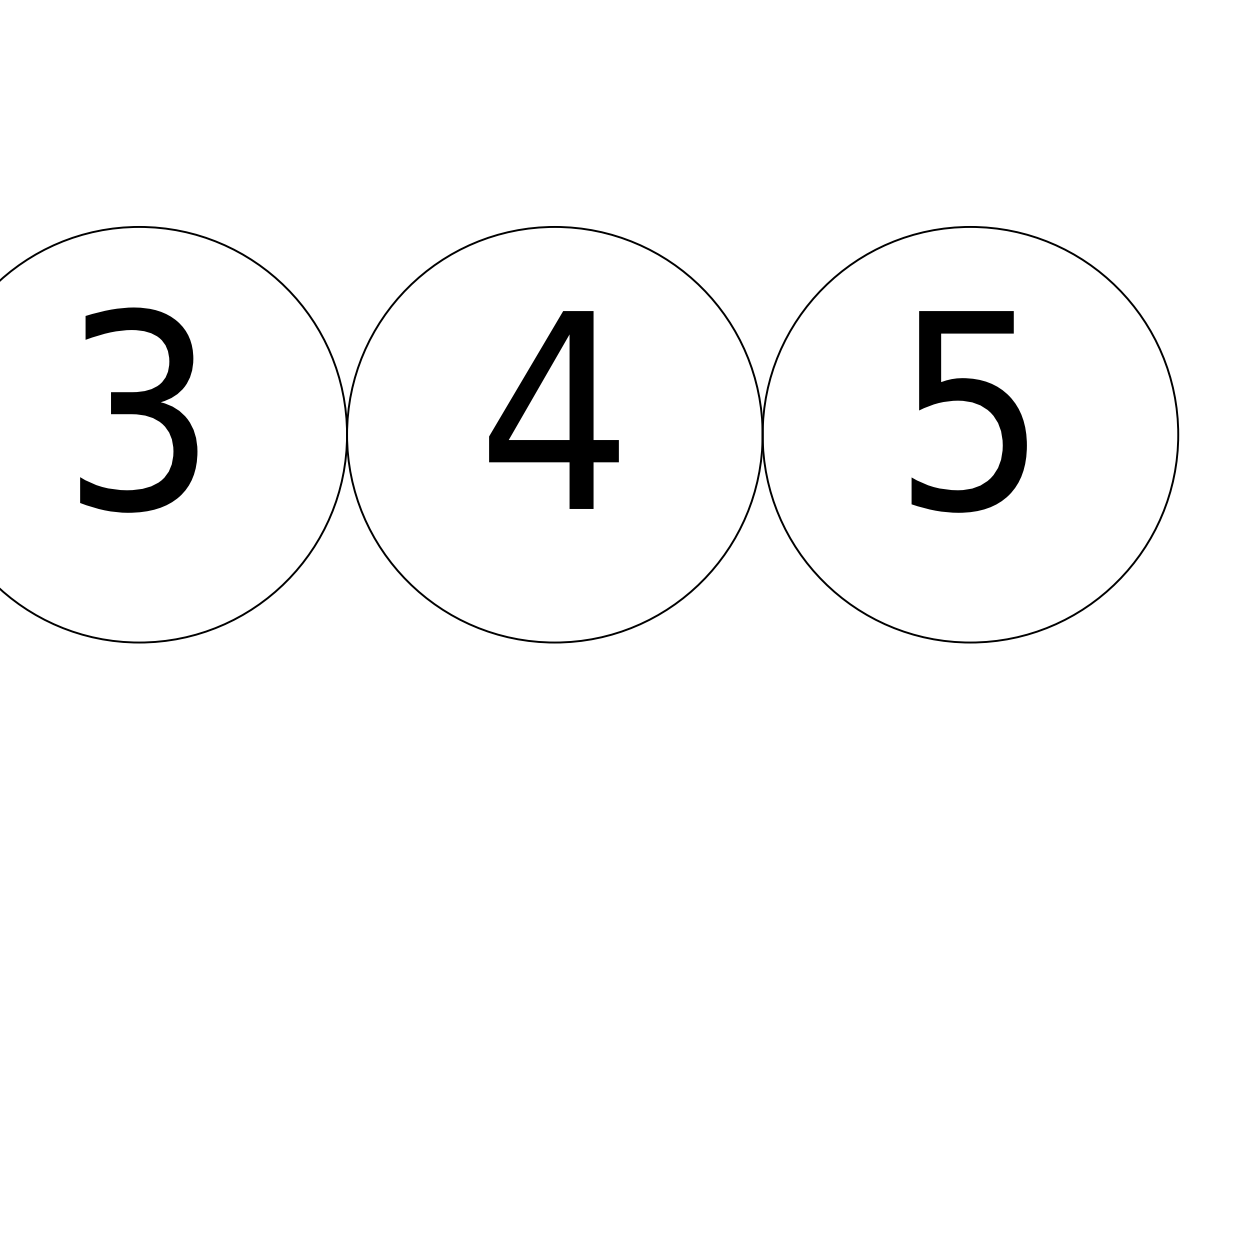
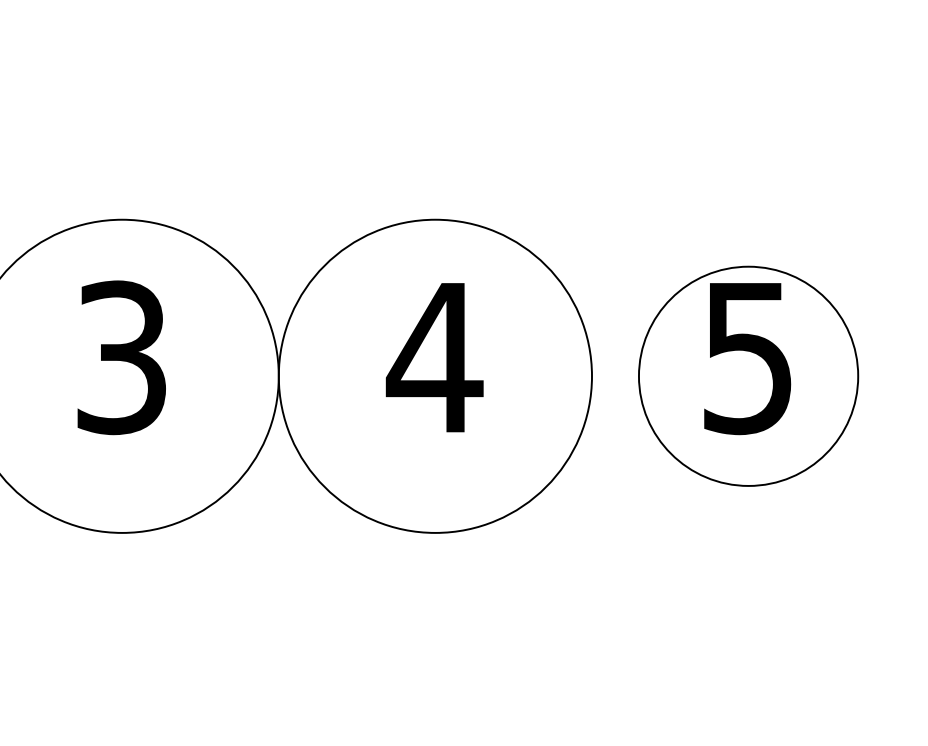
circle: (970, 434) -> (748, 376), size x0.7

